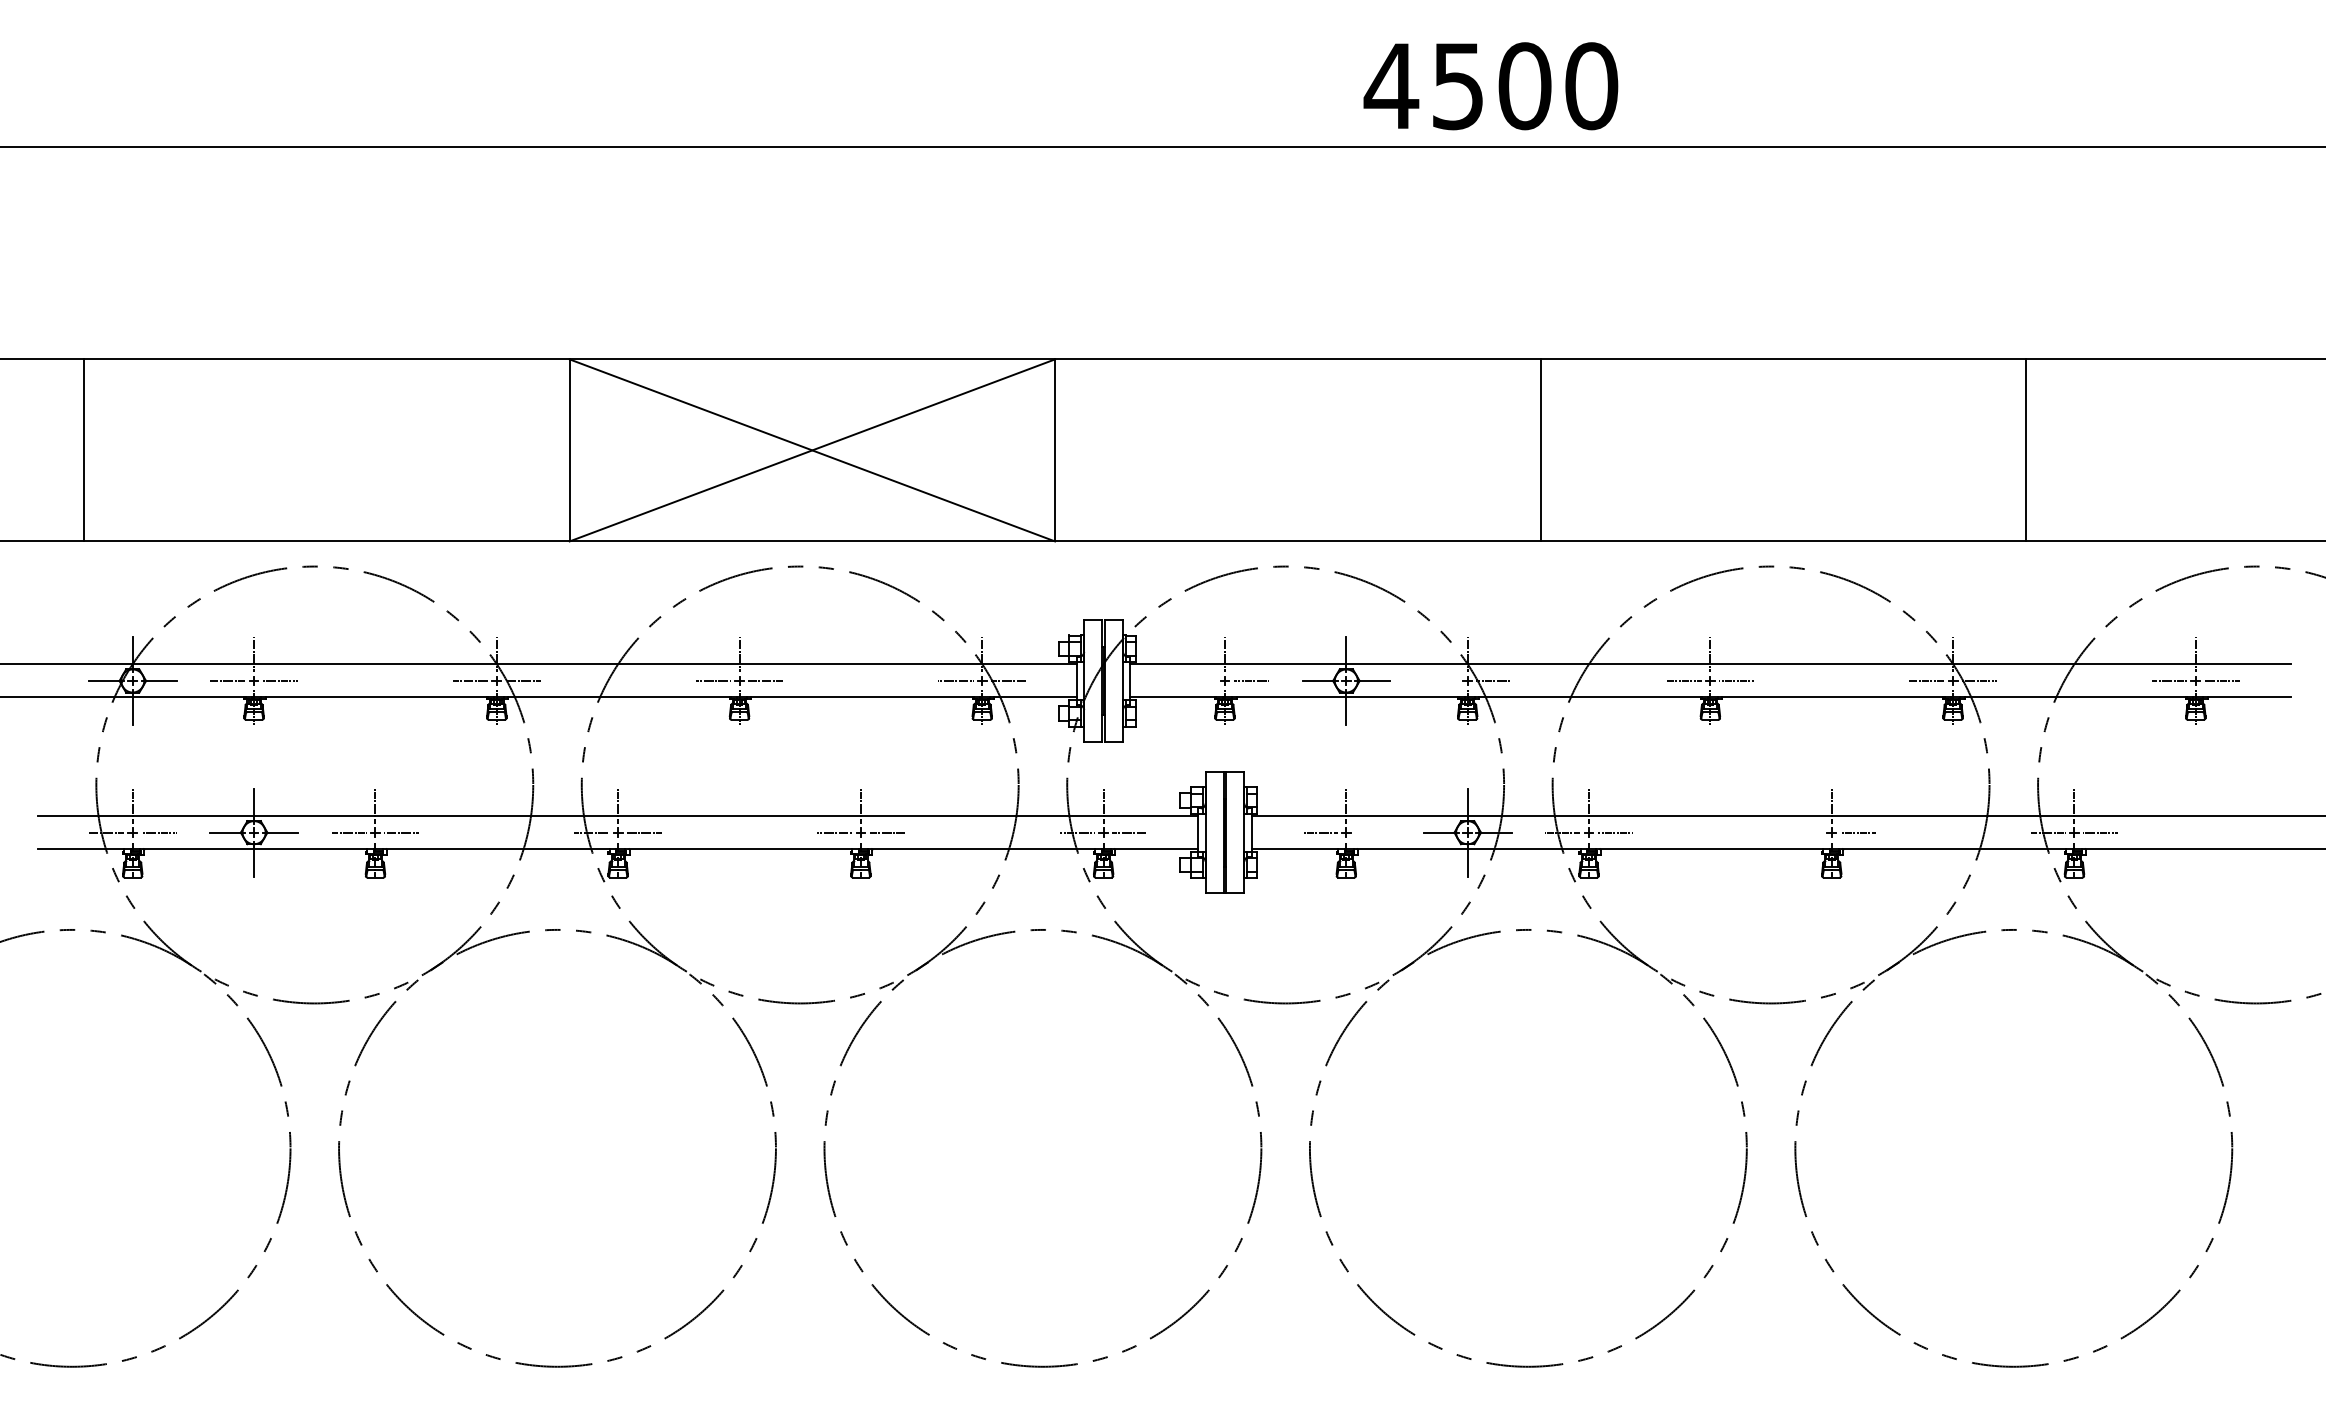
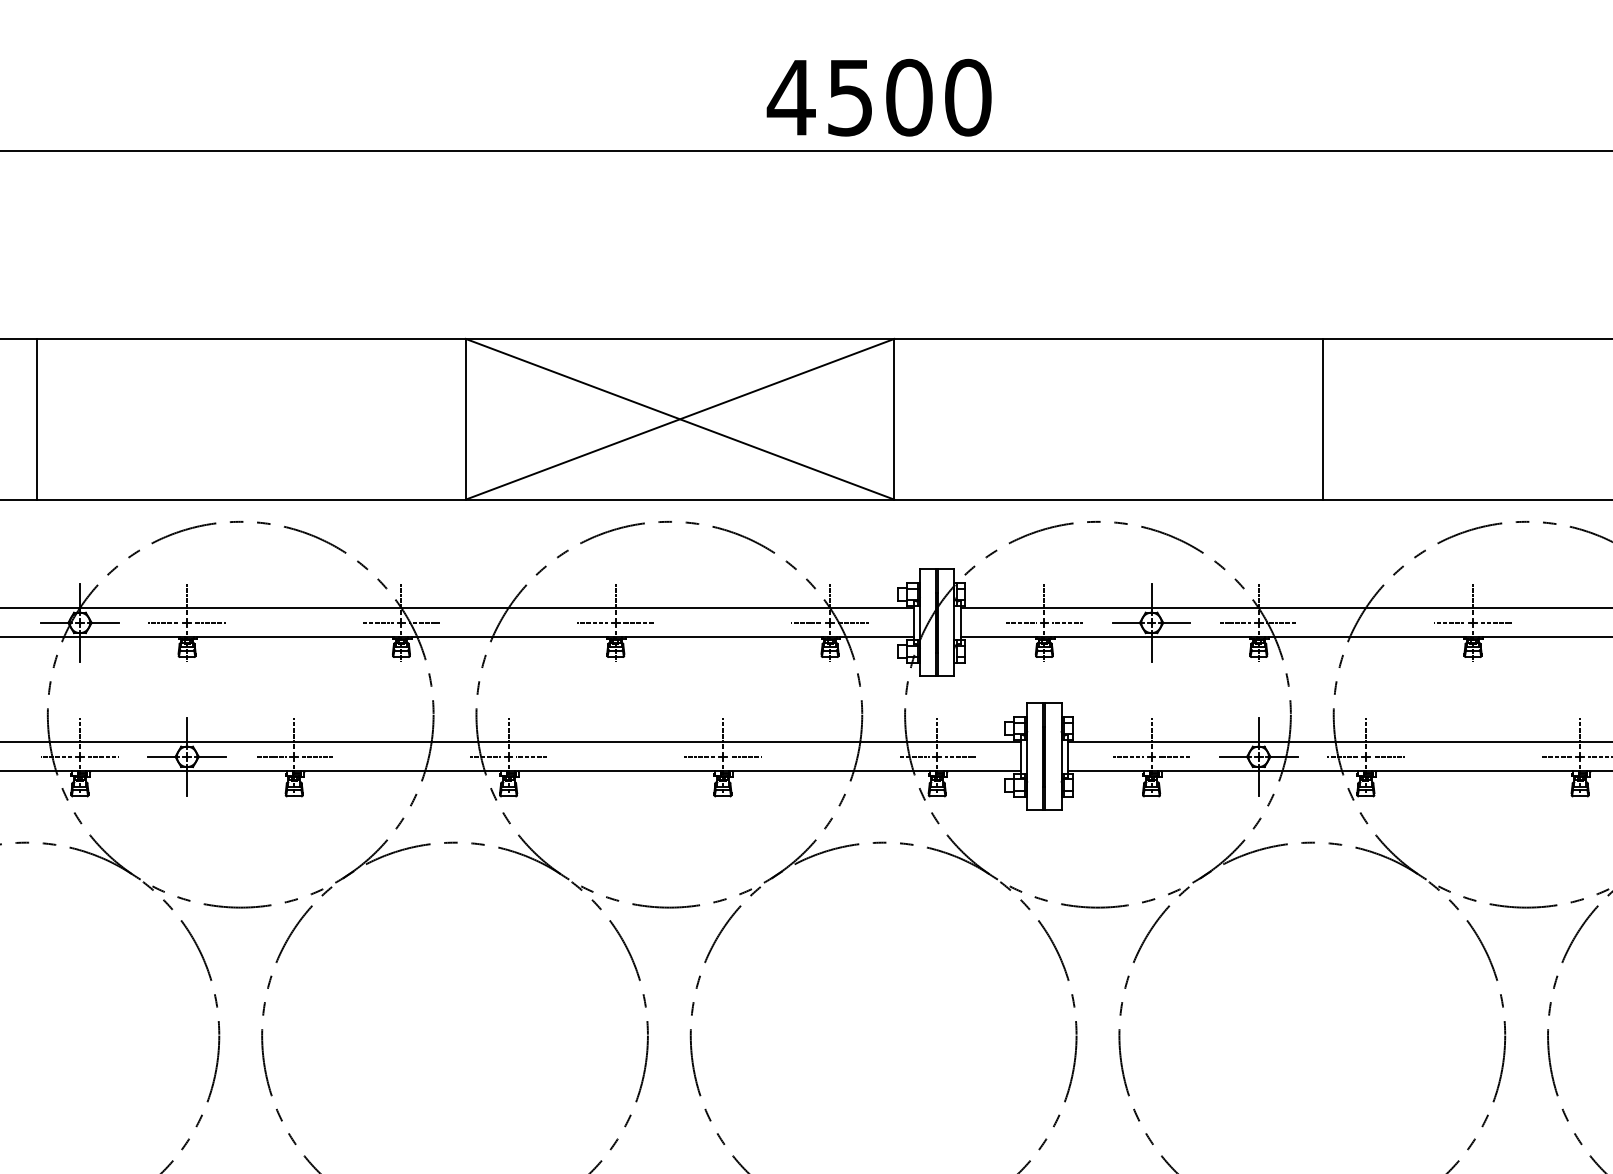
text: (1490, 86) -> (878, 97), moved
line: (1198, 681) -> (1021, 623), added
line: (1440, 681) -> (1234, 623), added
line: (1372, 832) -> (1174, 756), added
line: (1805, 832) -> (1557, 756), added

